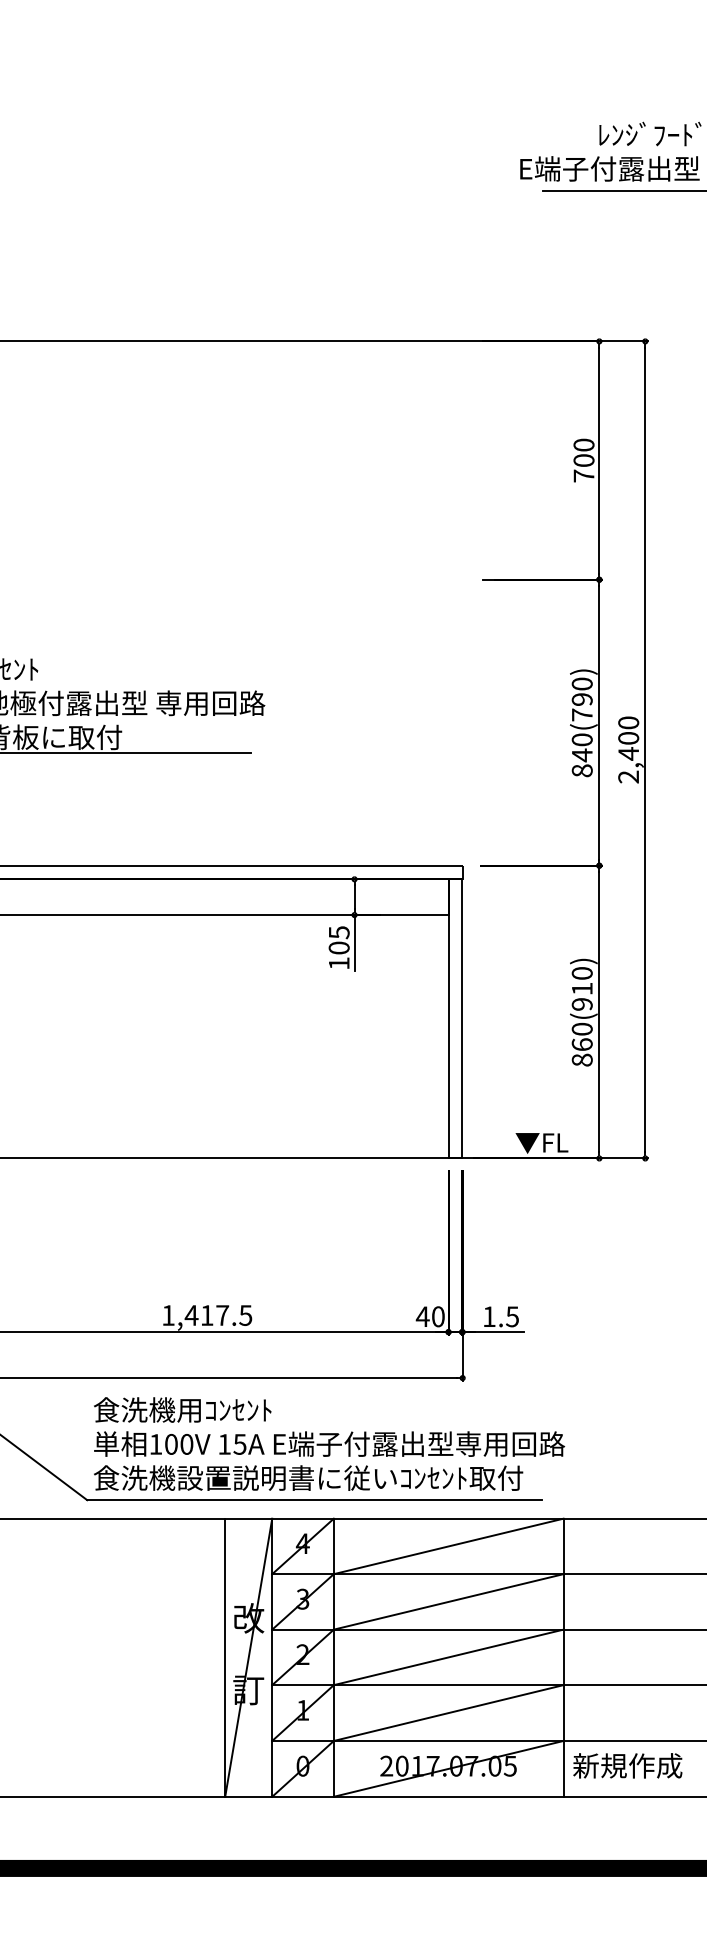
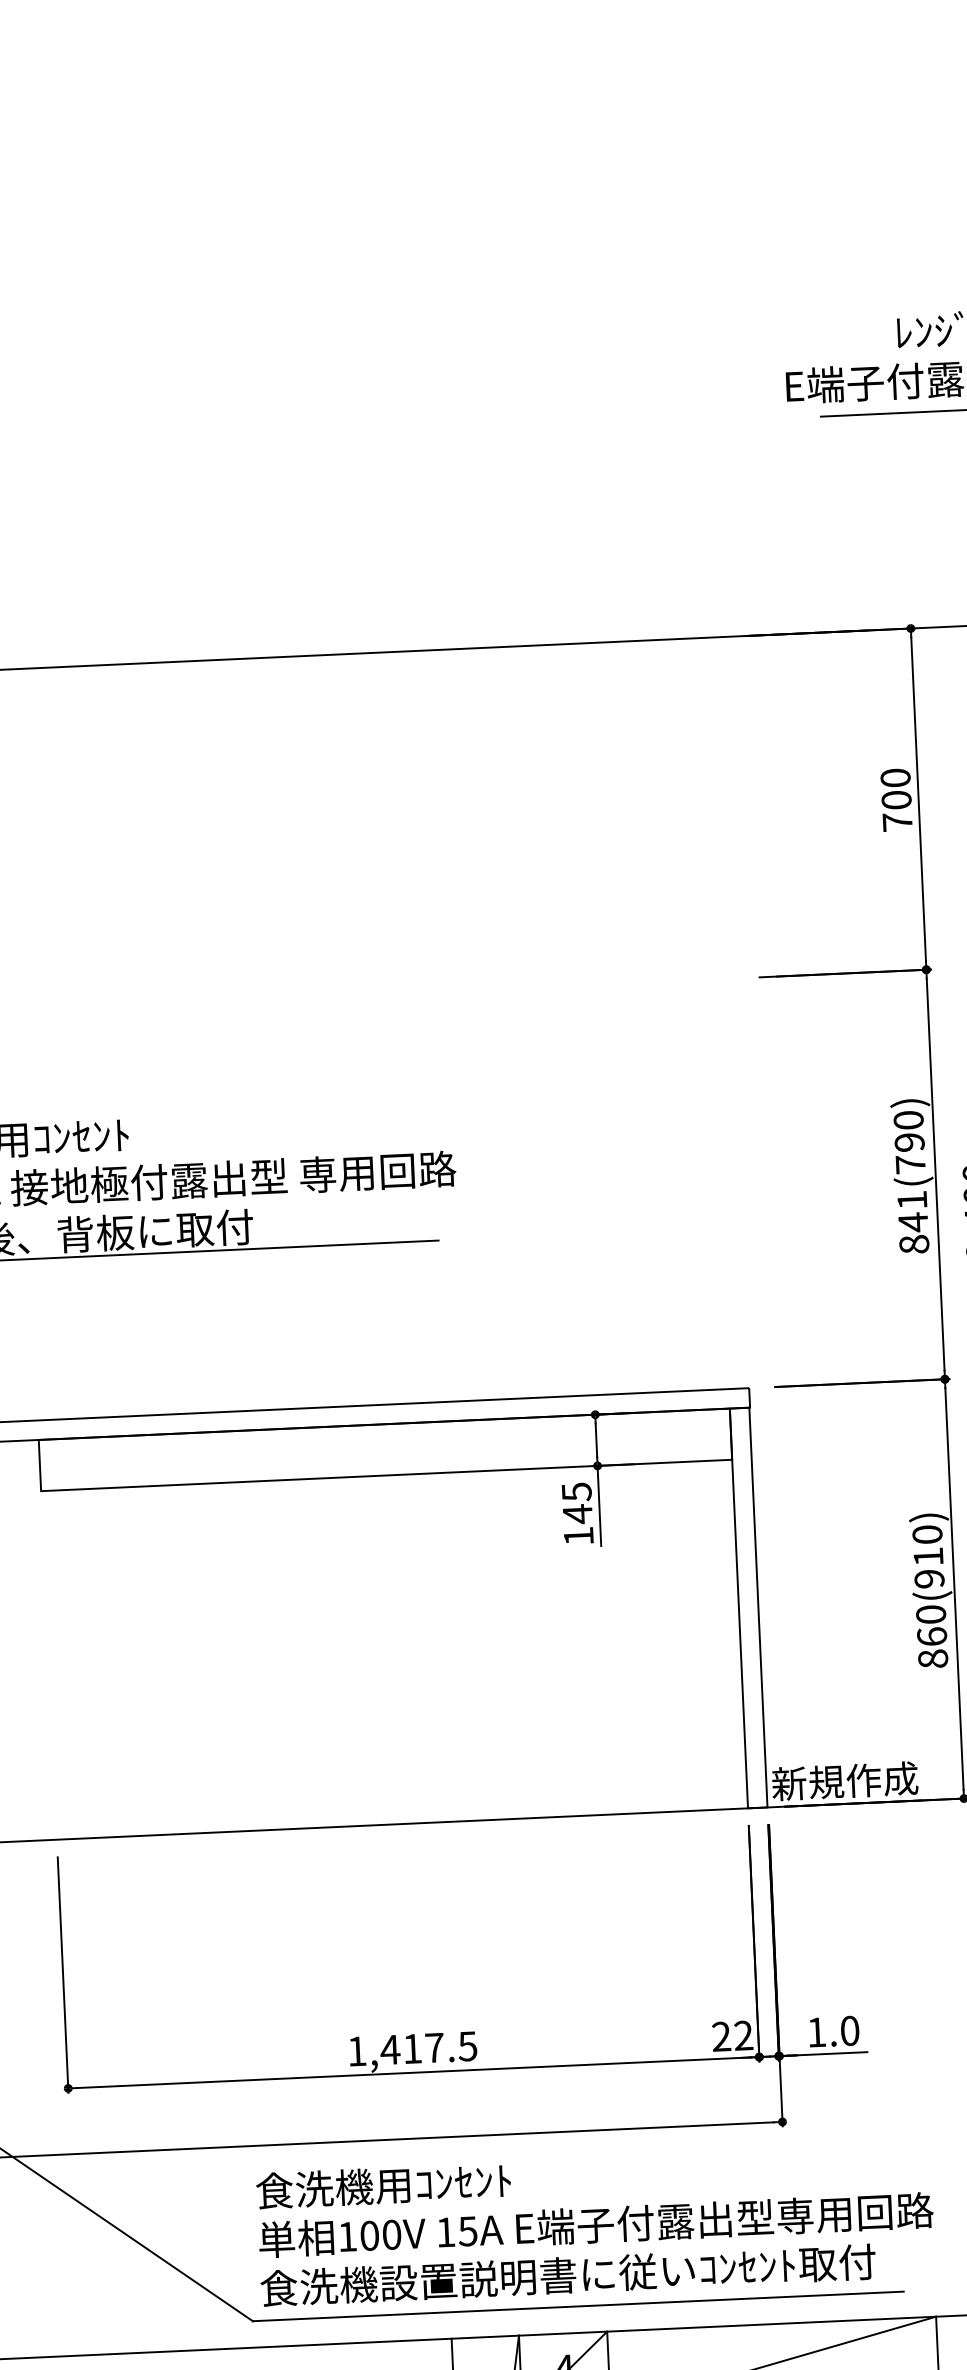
text: (581, 739) -> (911, 1199), 840(790) -> 841(790)
text: (338, 948) -> (576, 1514), 105 -> 145
text: (517, 1142) -> (845, 1781), ▼FL -> 新規作成
text: (429, 1316) -> (731, 2035), 40 -> 22
text: (512, 1316) -> (849, 2030), 1.5 -> 1.0

